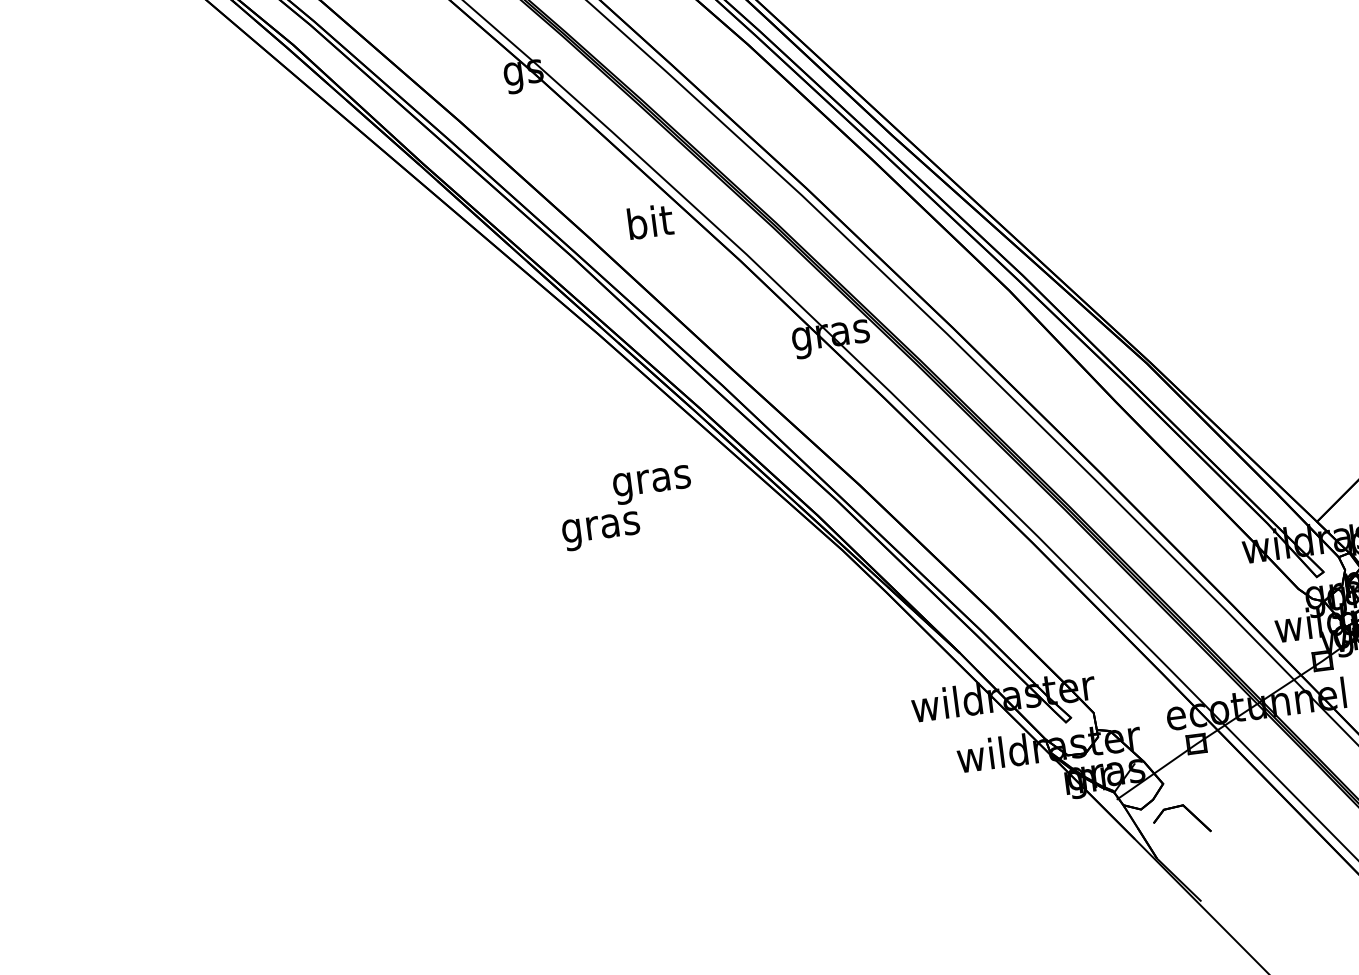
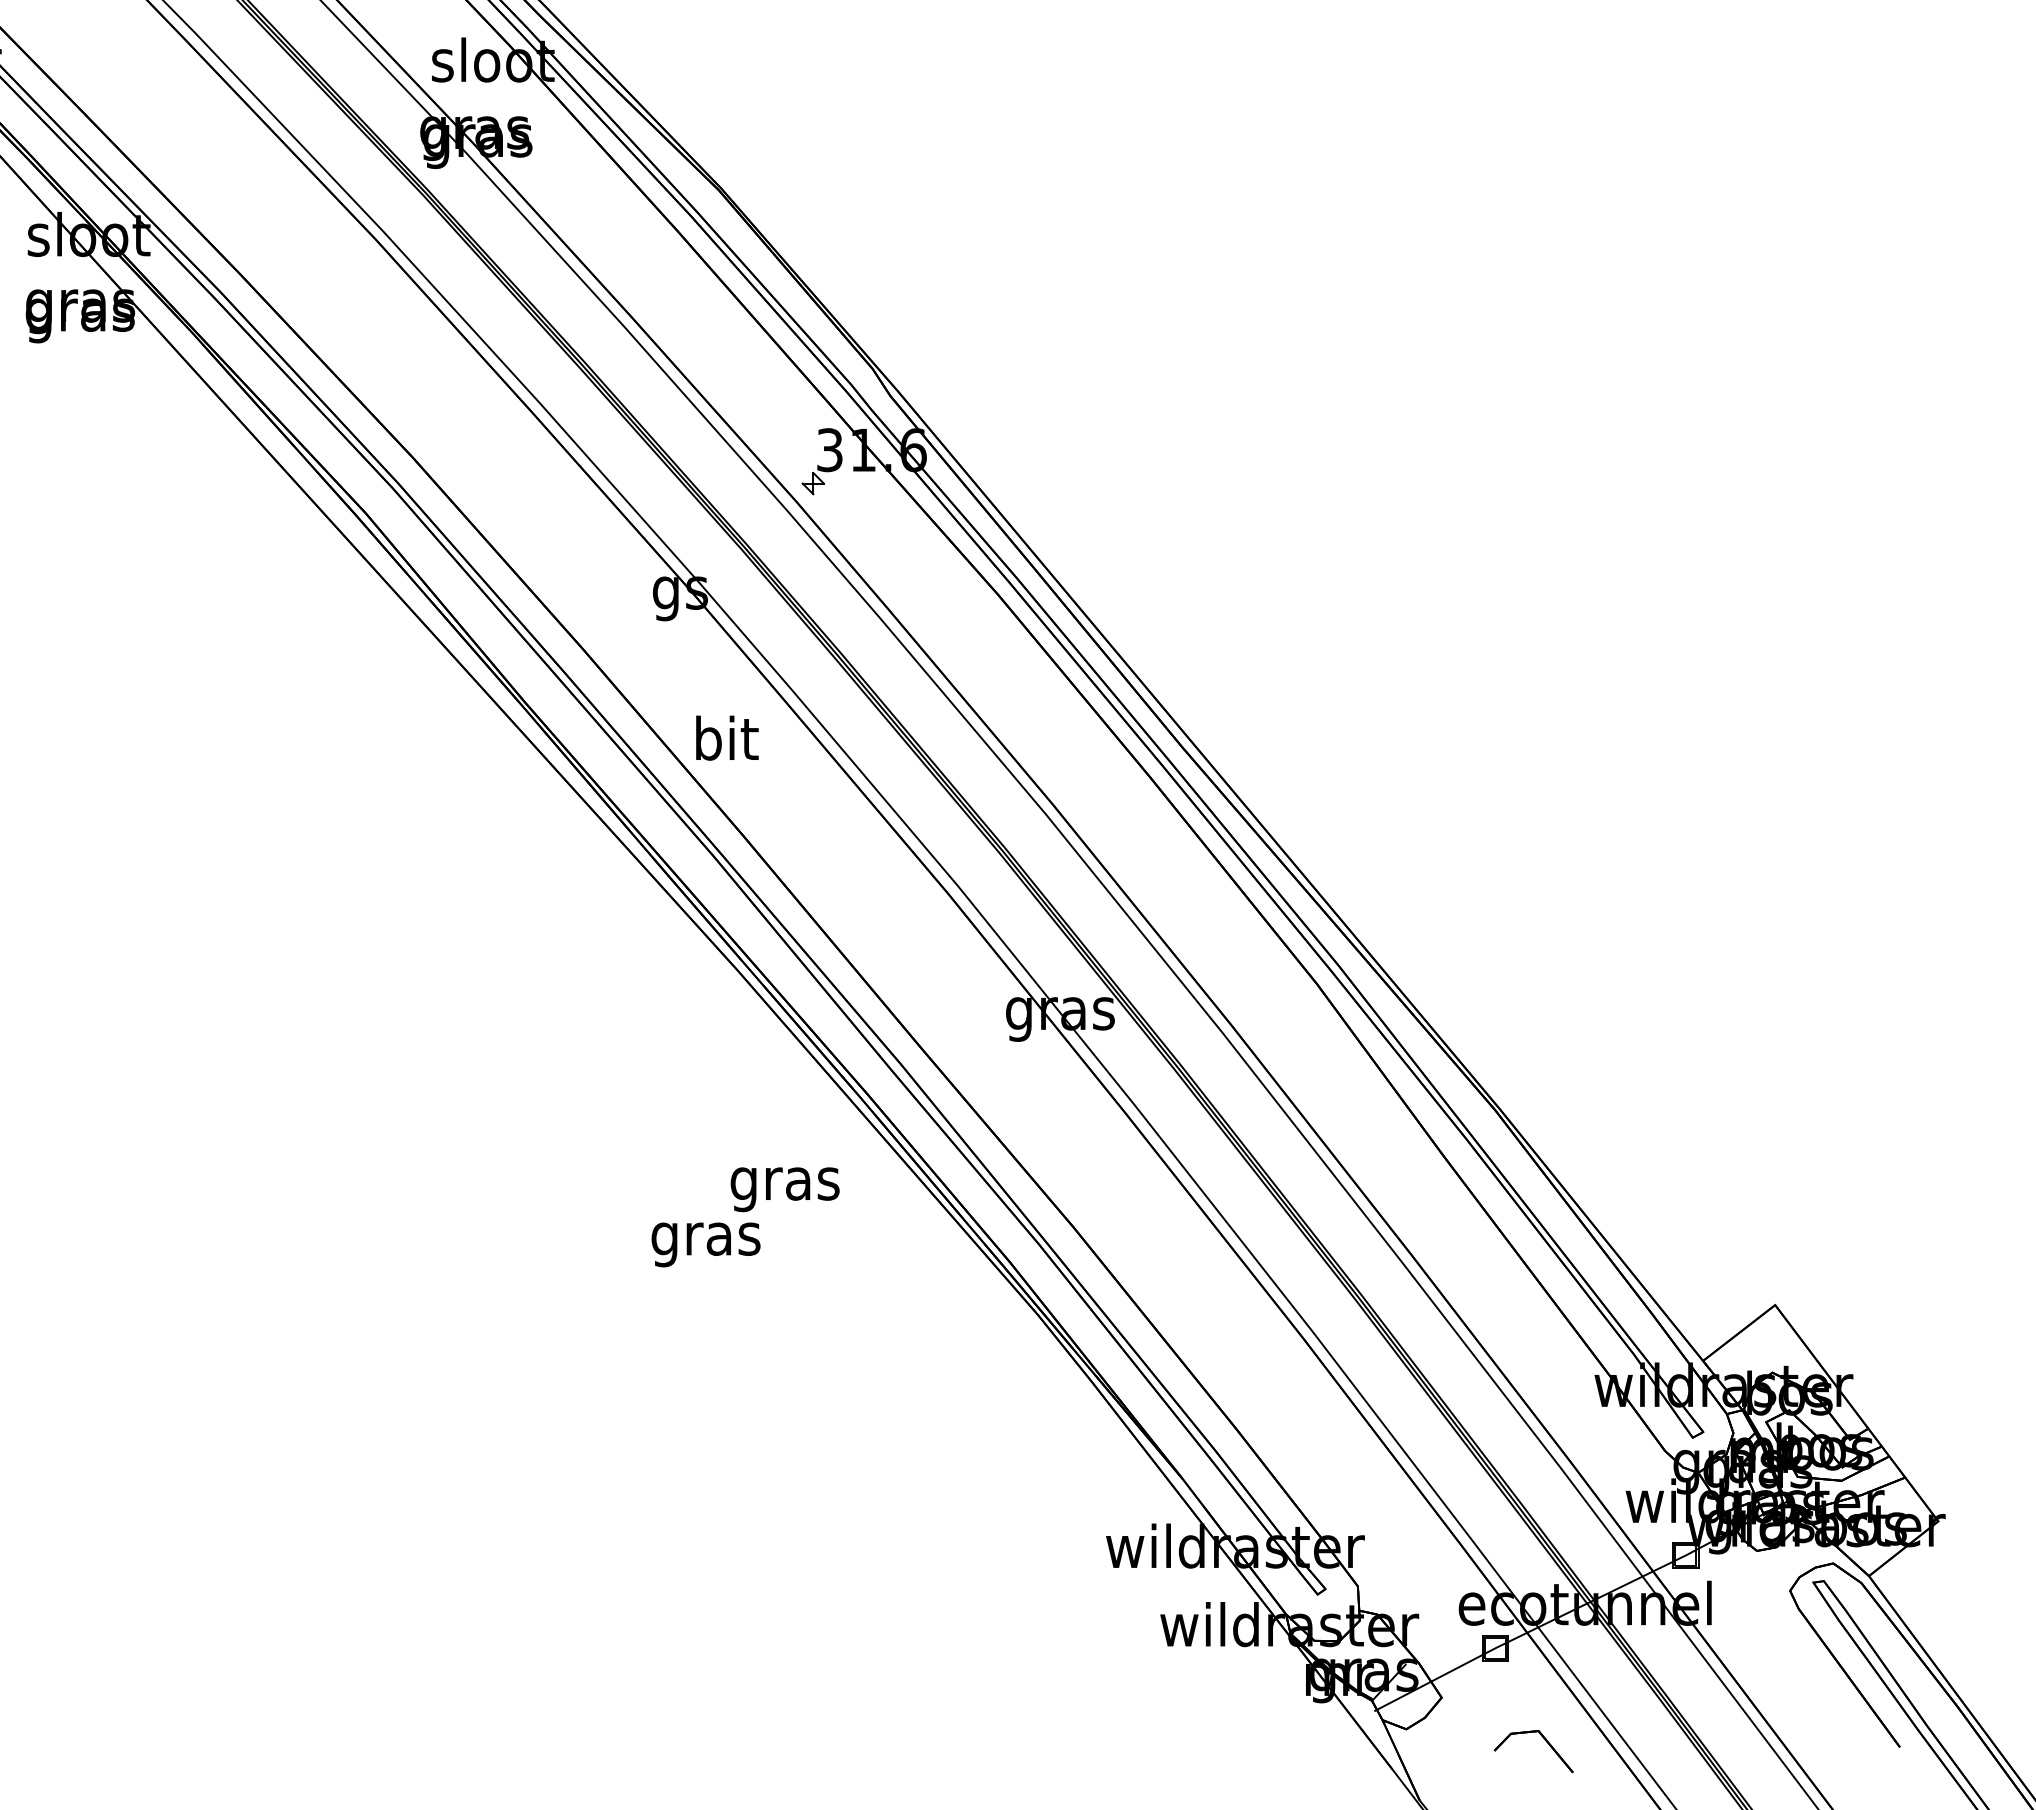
text: (650, 221) -> (727, 737), moved
part: (1188, 812) -> (1545, 1741), moved

